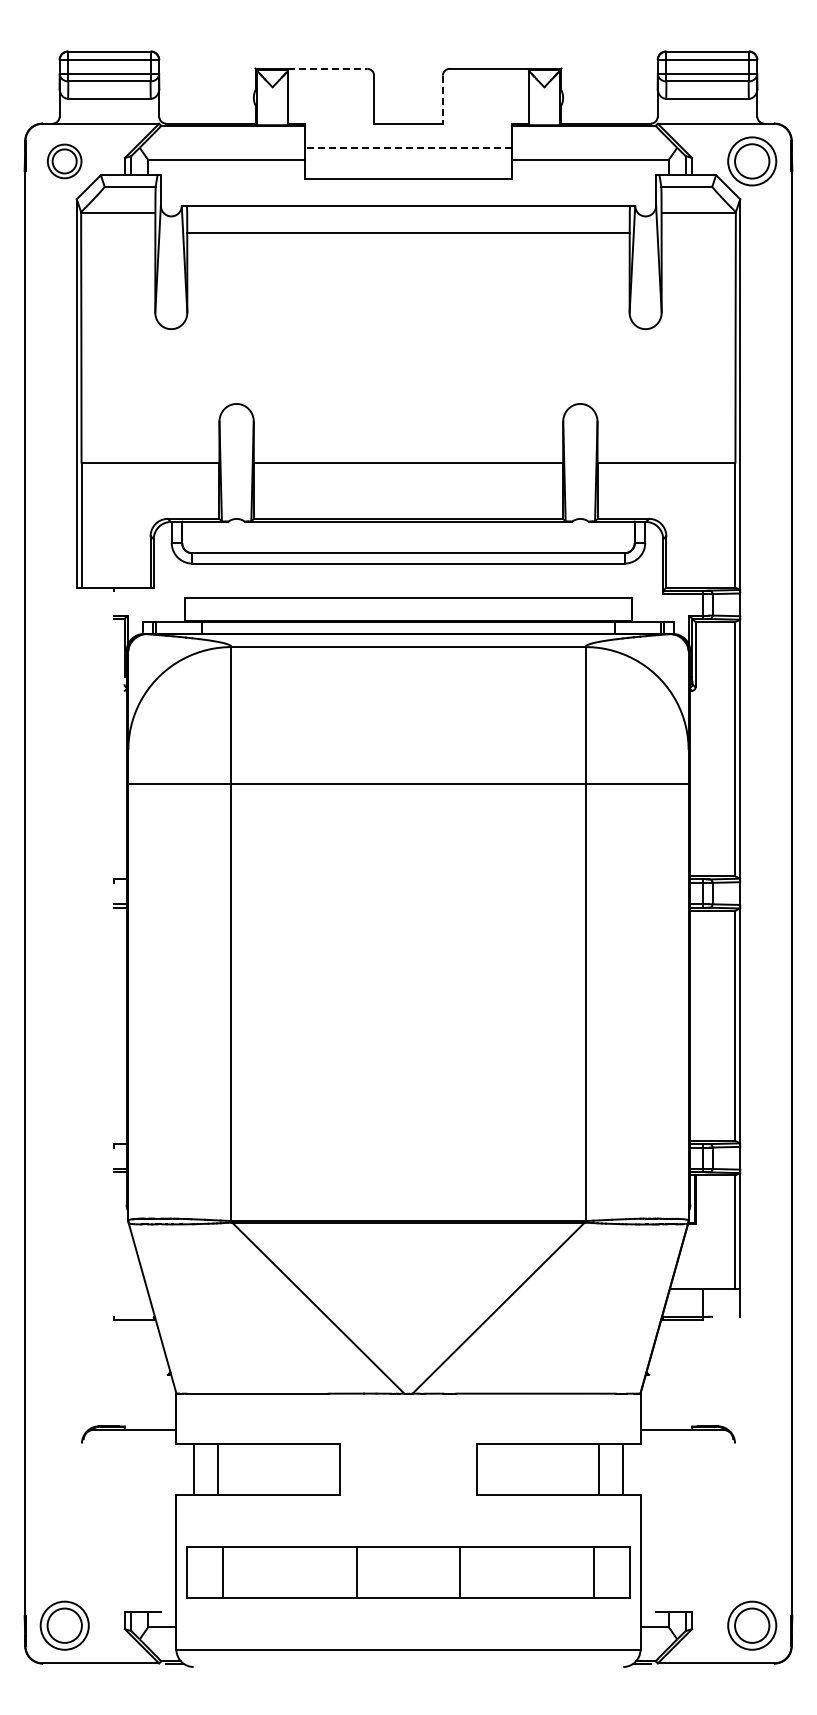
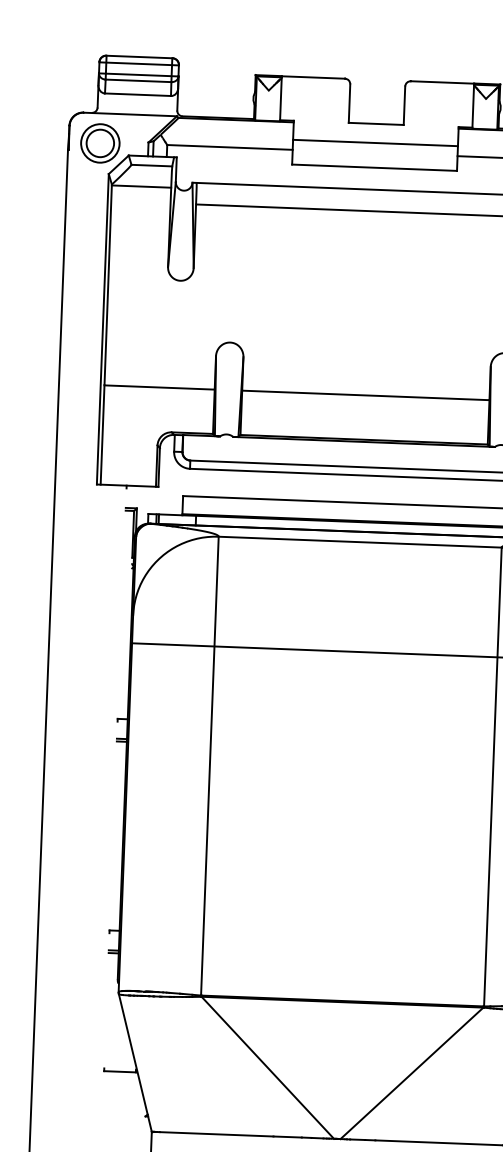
line: (327, 68) -> (313, 77), dashed -> solid
line: (442, 100) -> (404, 106), dashed -> solid
line: (408, 147) -> (375, 142), dashed -> solid
part: (64, 161) -> (100, 143), size x1.43

